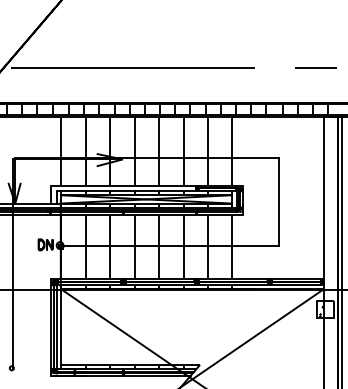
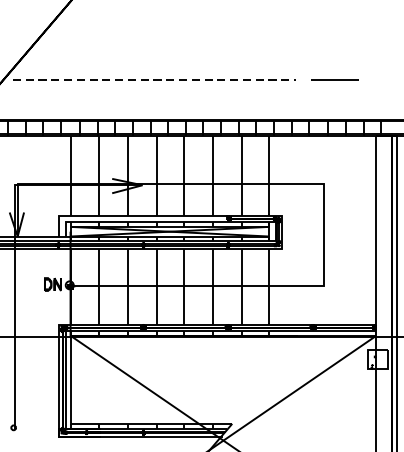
line: (315, 67) -> (334, 78), moved
line: (133, 68) -> (154, 79), solid -> dashed

